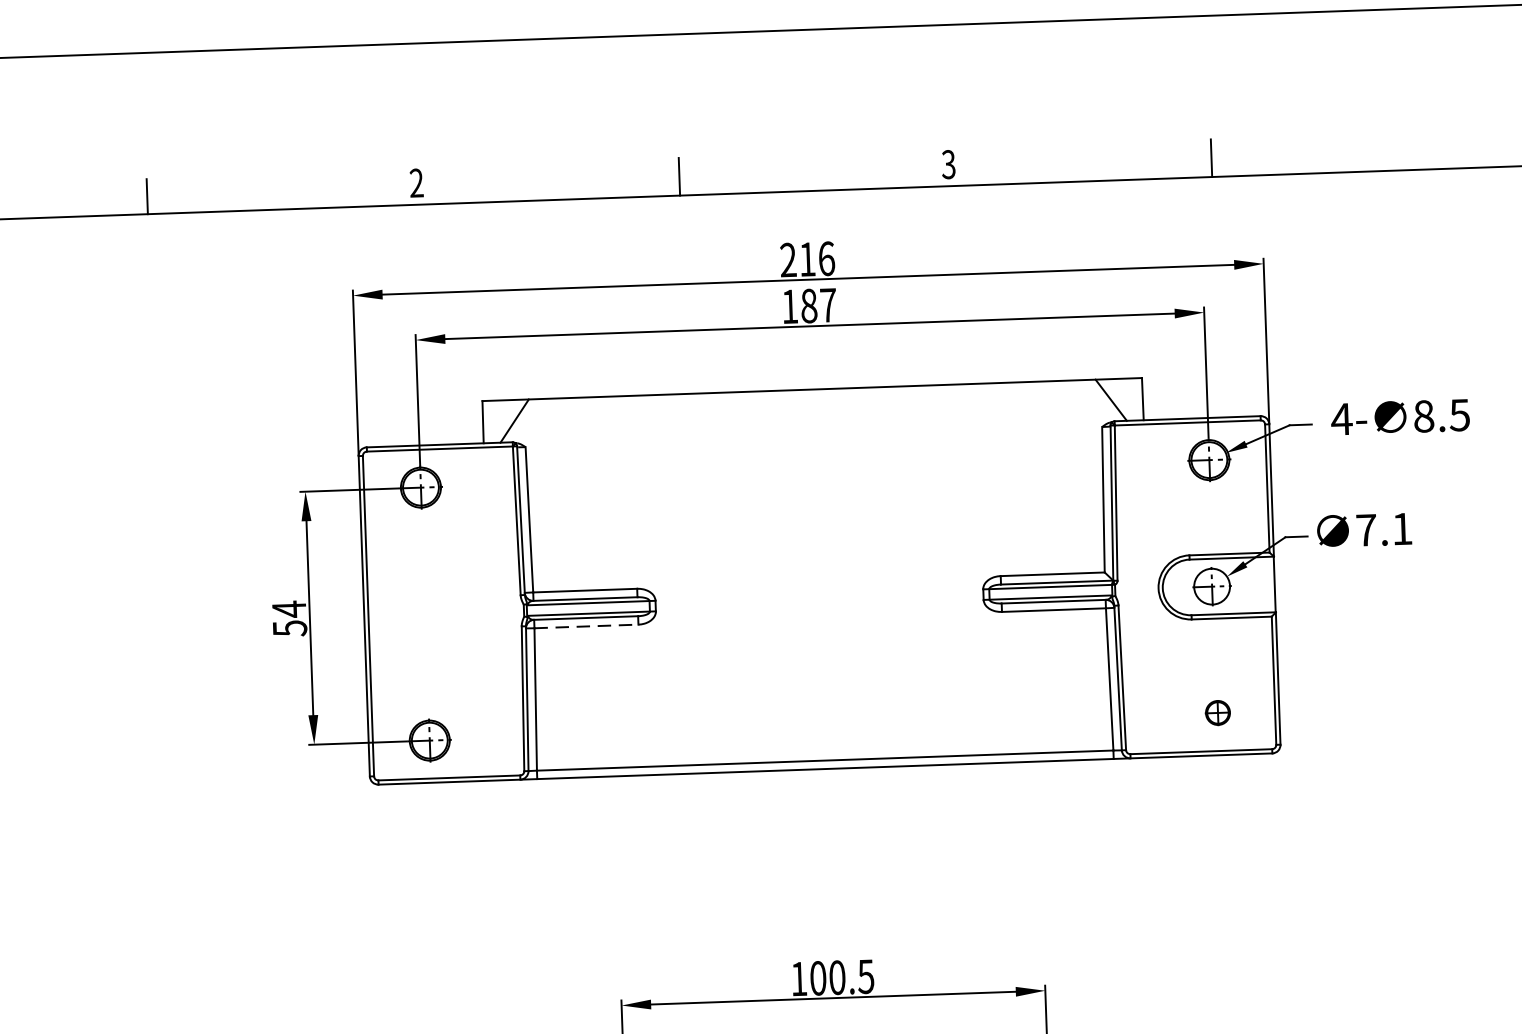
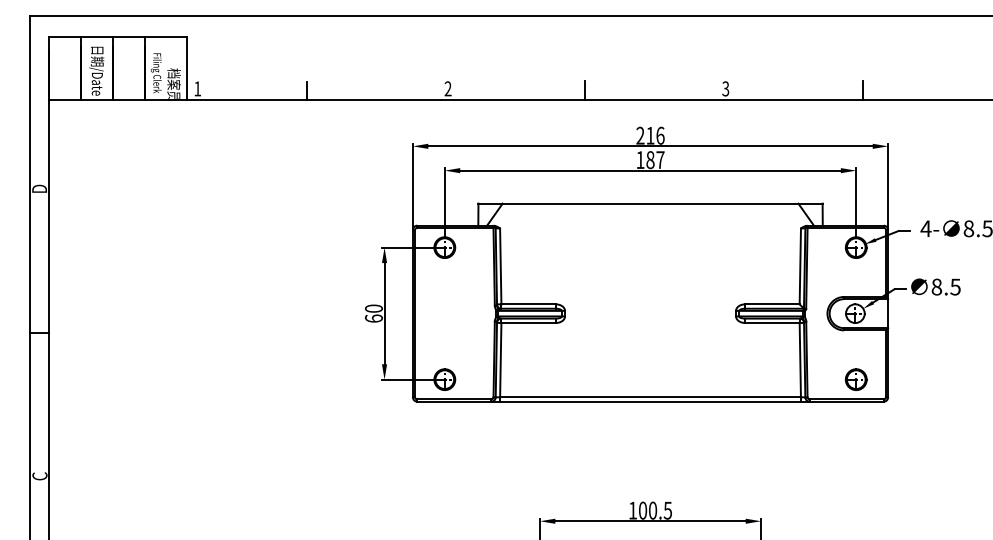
text: (1382, 528) -> (945, 286), 7.1 -> 8.5
text: (288, 618) -> (373, 313), 54 -> 60
line: (588, 627) -> (529, 323), dashed -> solid
part: (1216, 712) -> (855, 379), size x1.67

